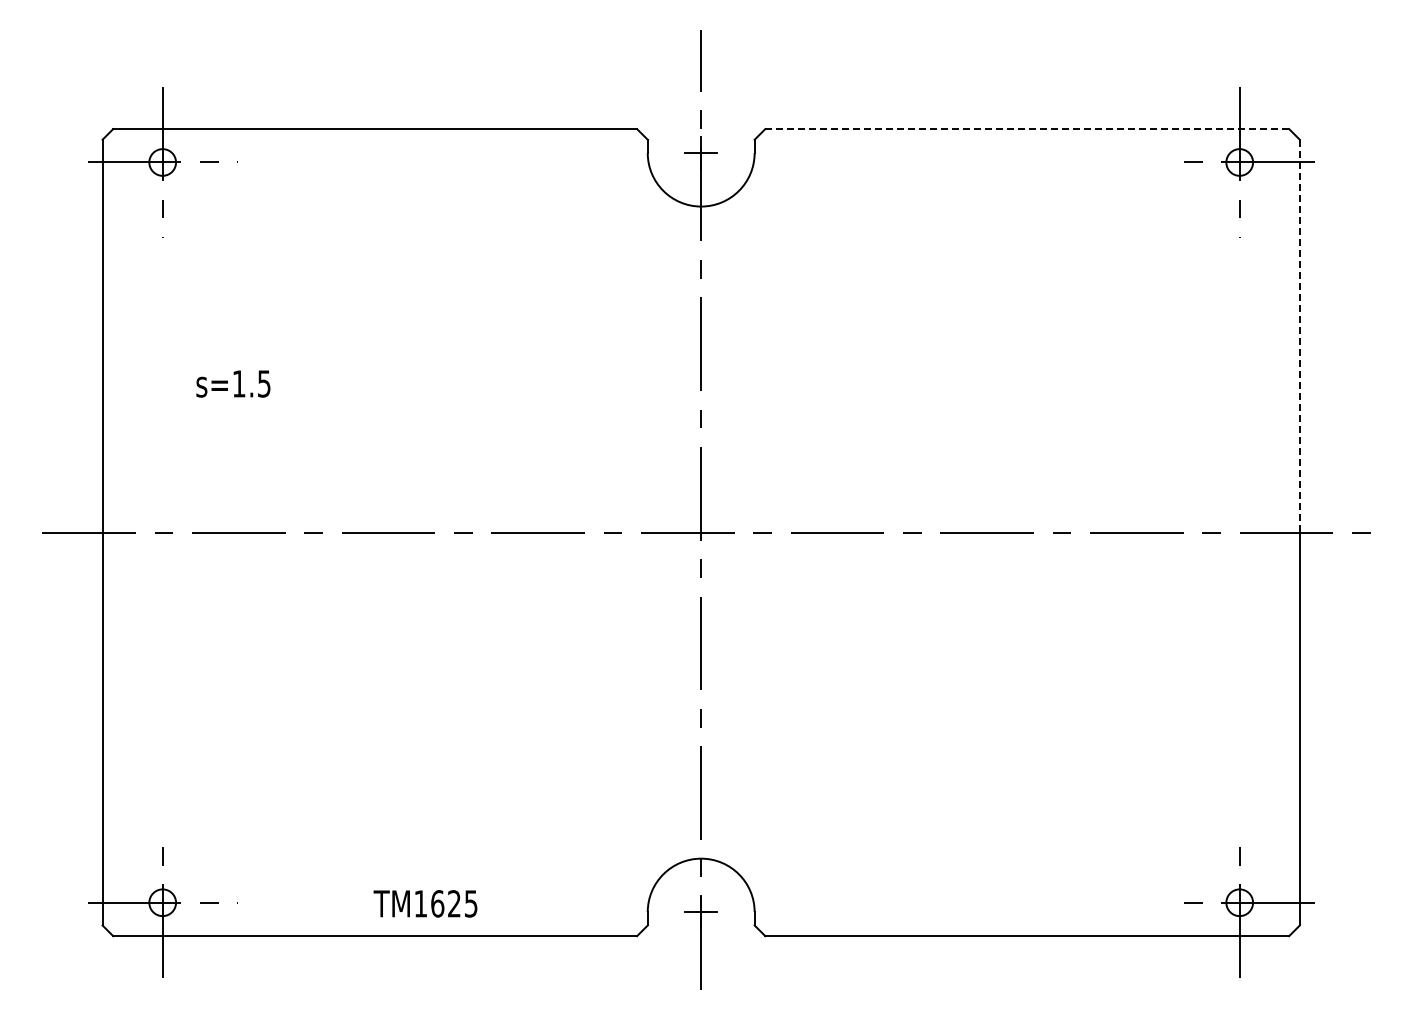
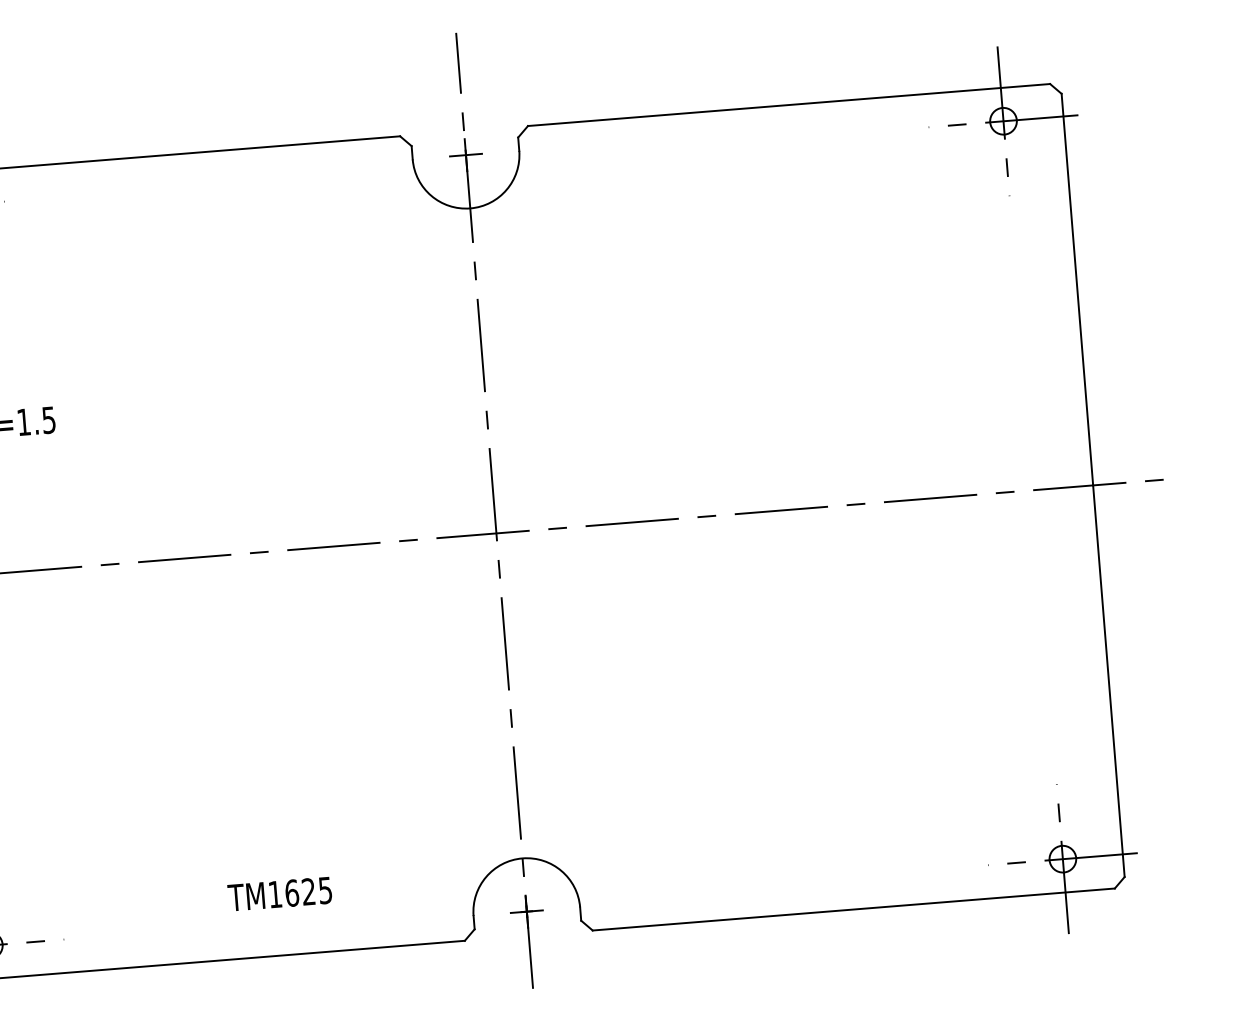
line: (1027, 129) -> (789, 105), dashed -> solid
line: (1299, 336) -> (1077, 289), dashed -> solid
text: (425, 903) -> (279, 893), moved

